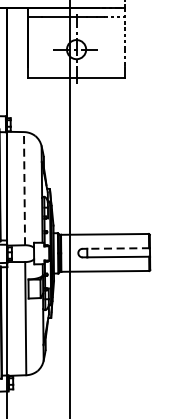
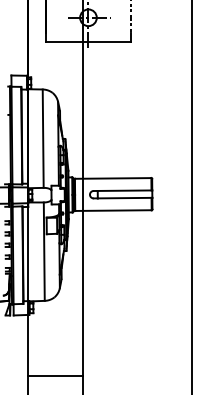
line: (24, 188) -> (43, 138), dashed -> solid
line: (118, 248) -> (124, 190), dashed -> solid

